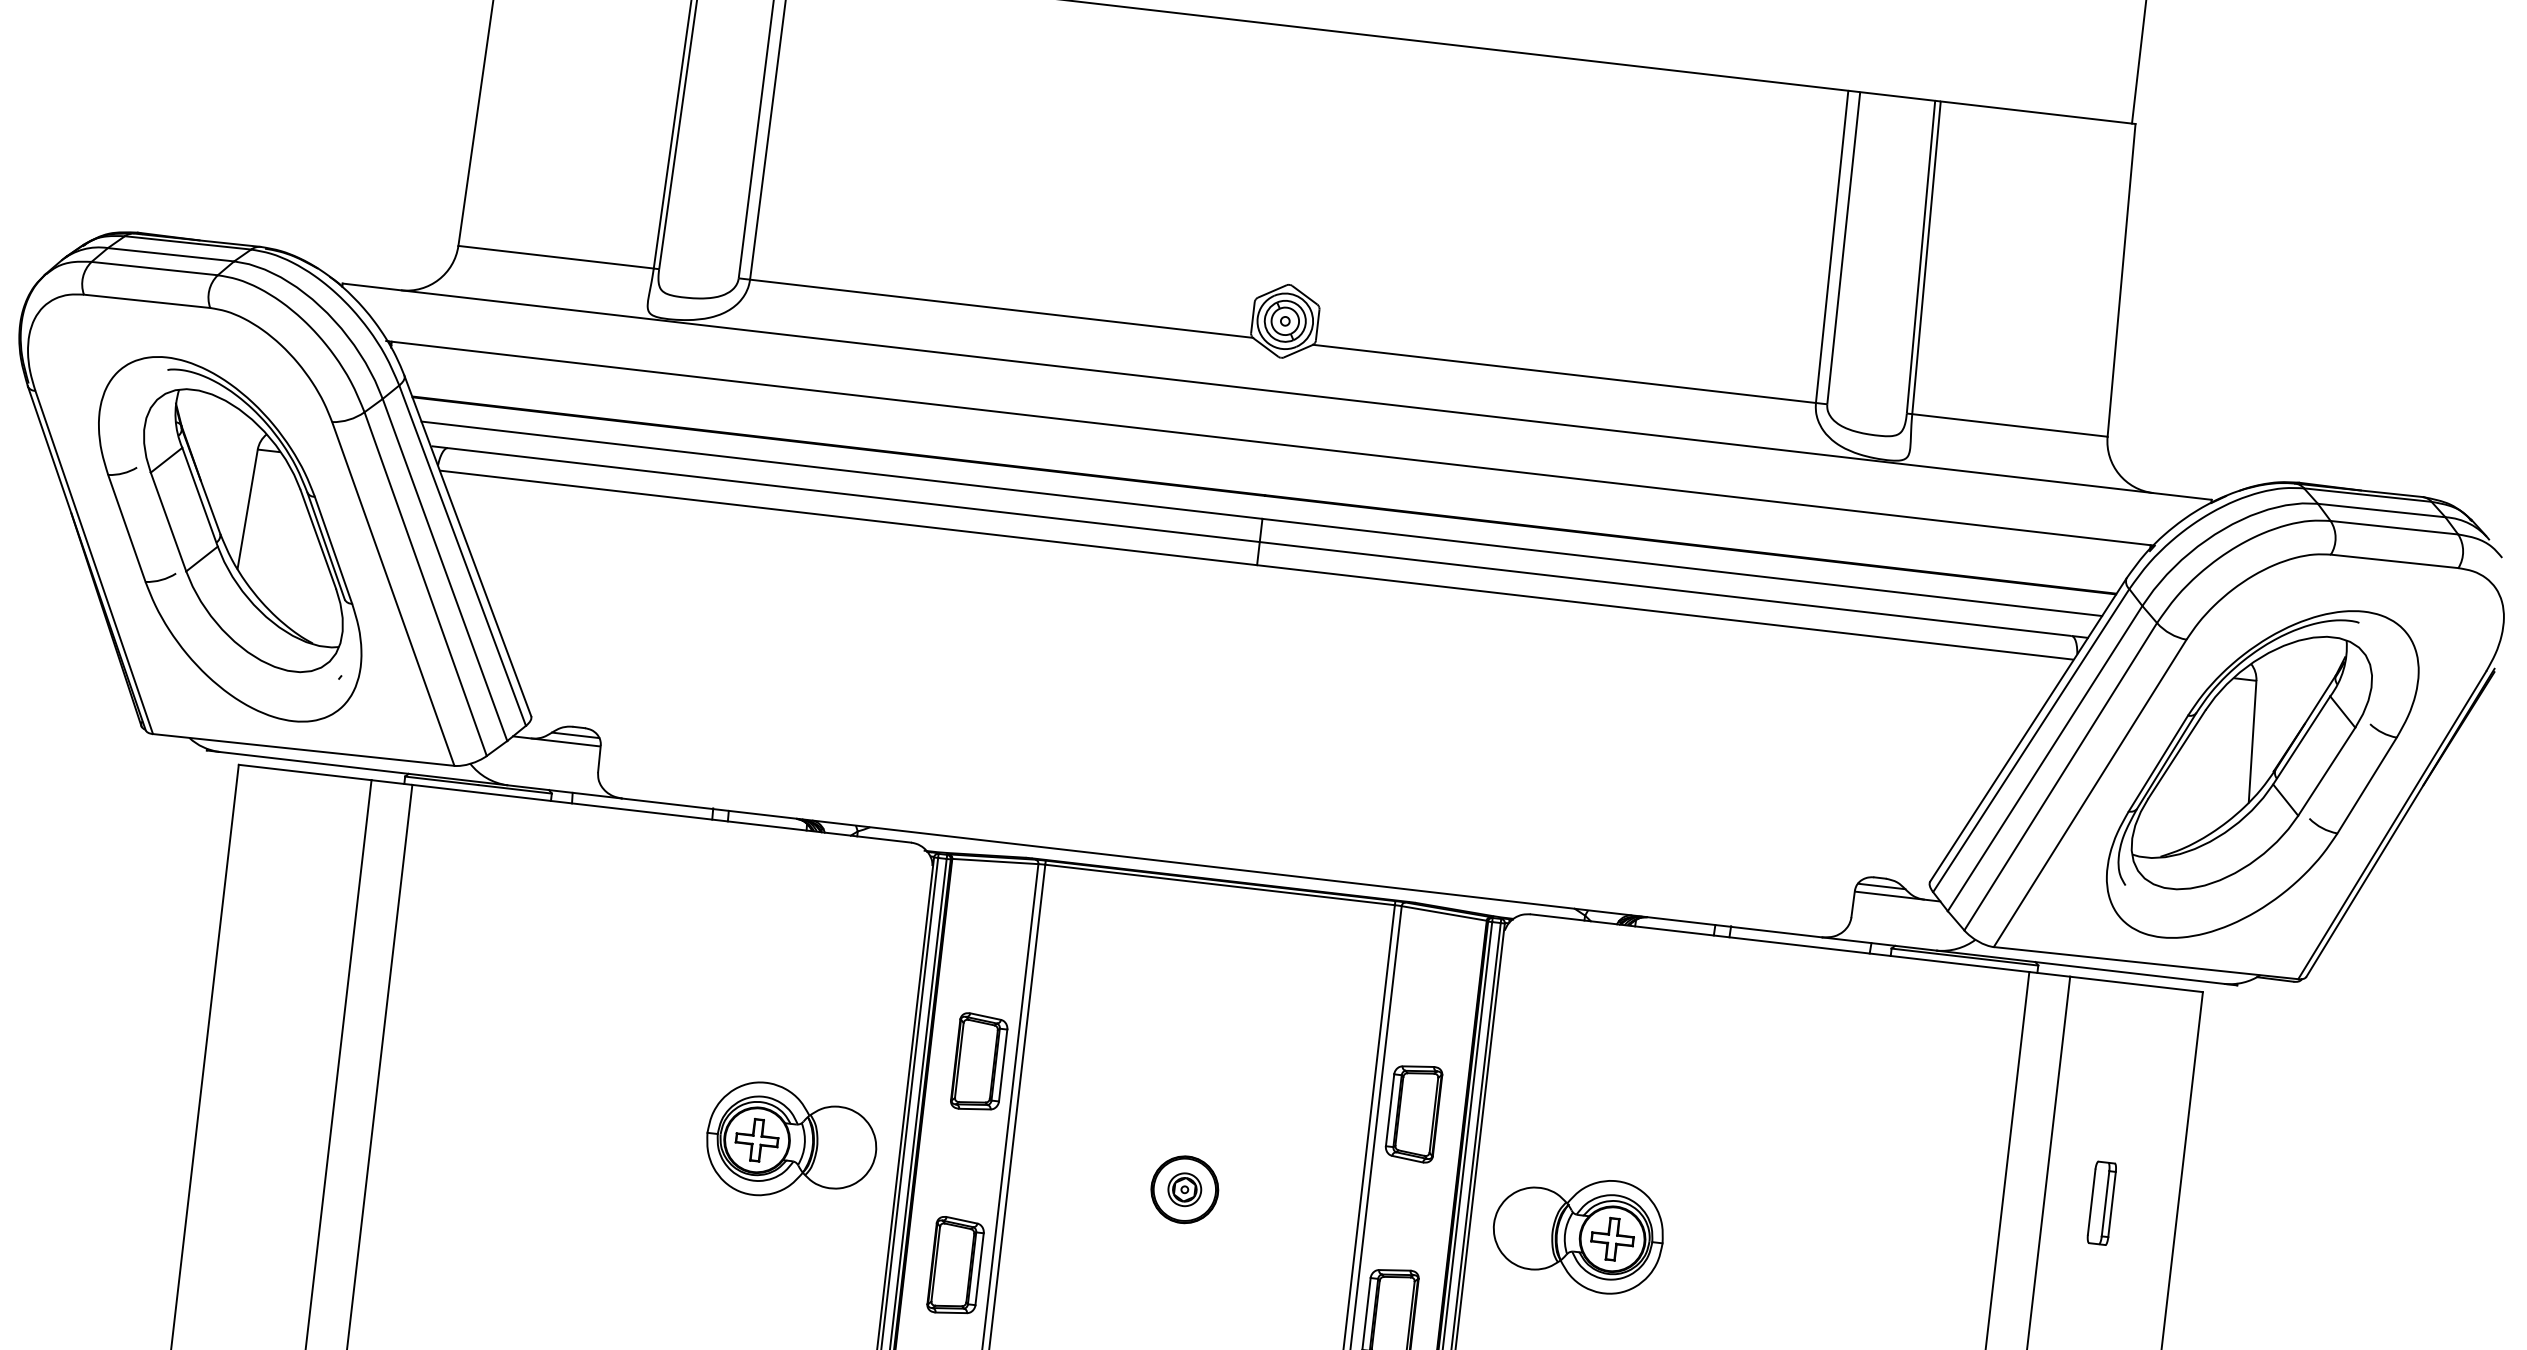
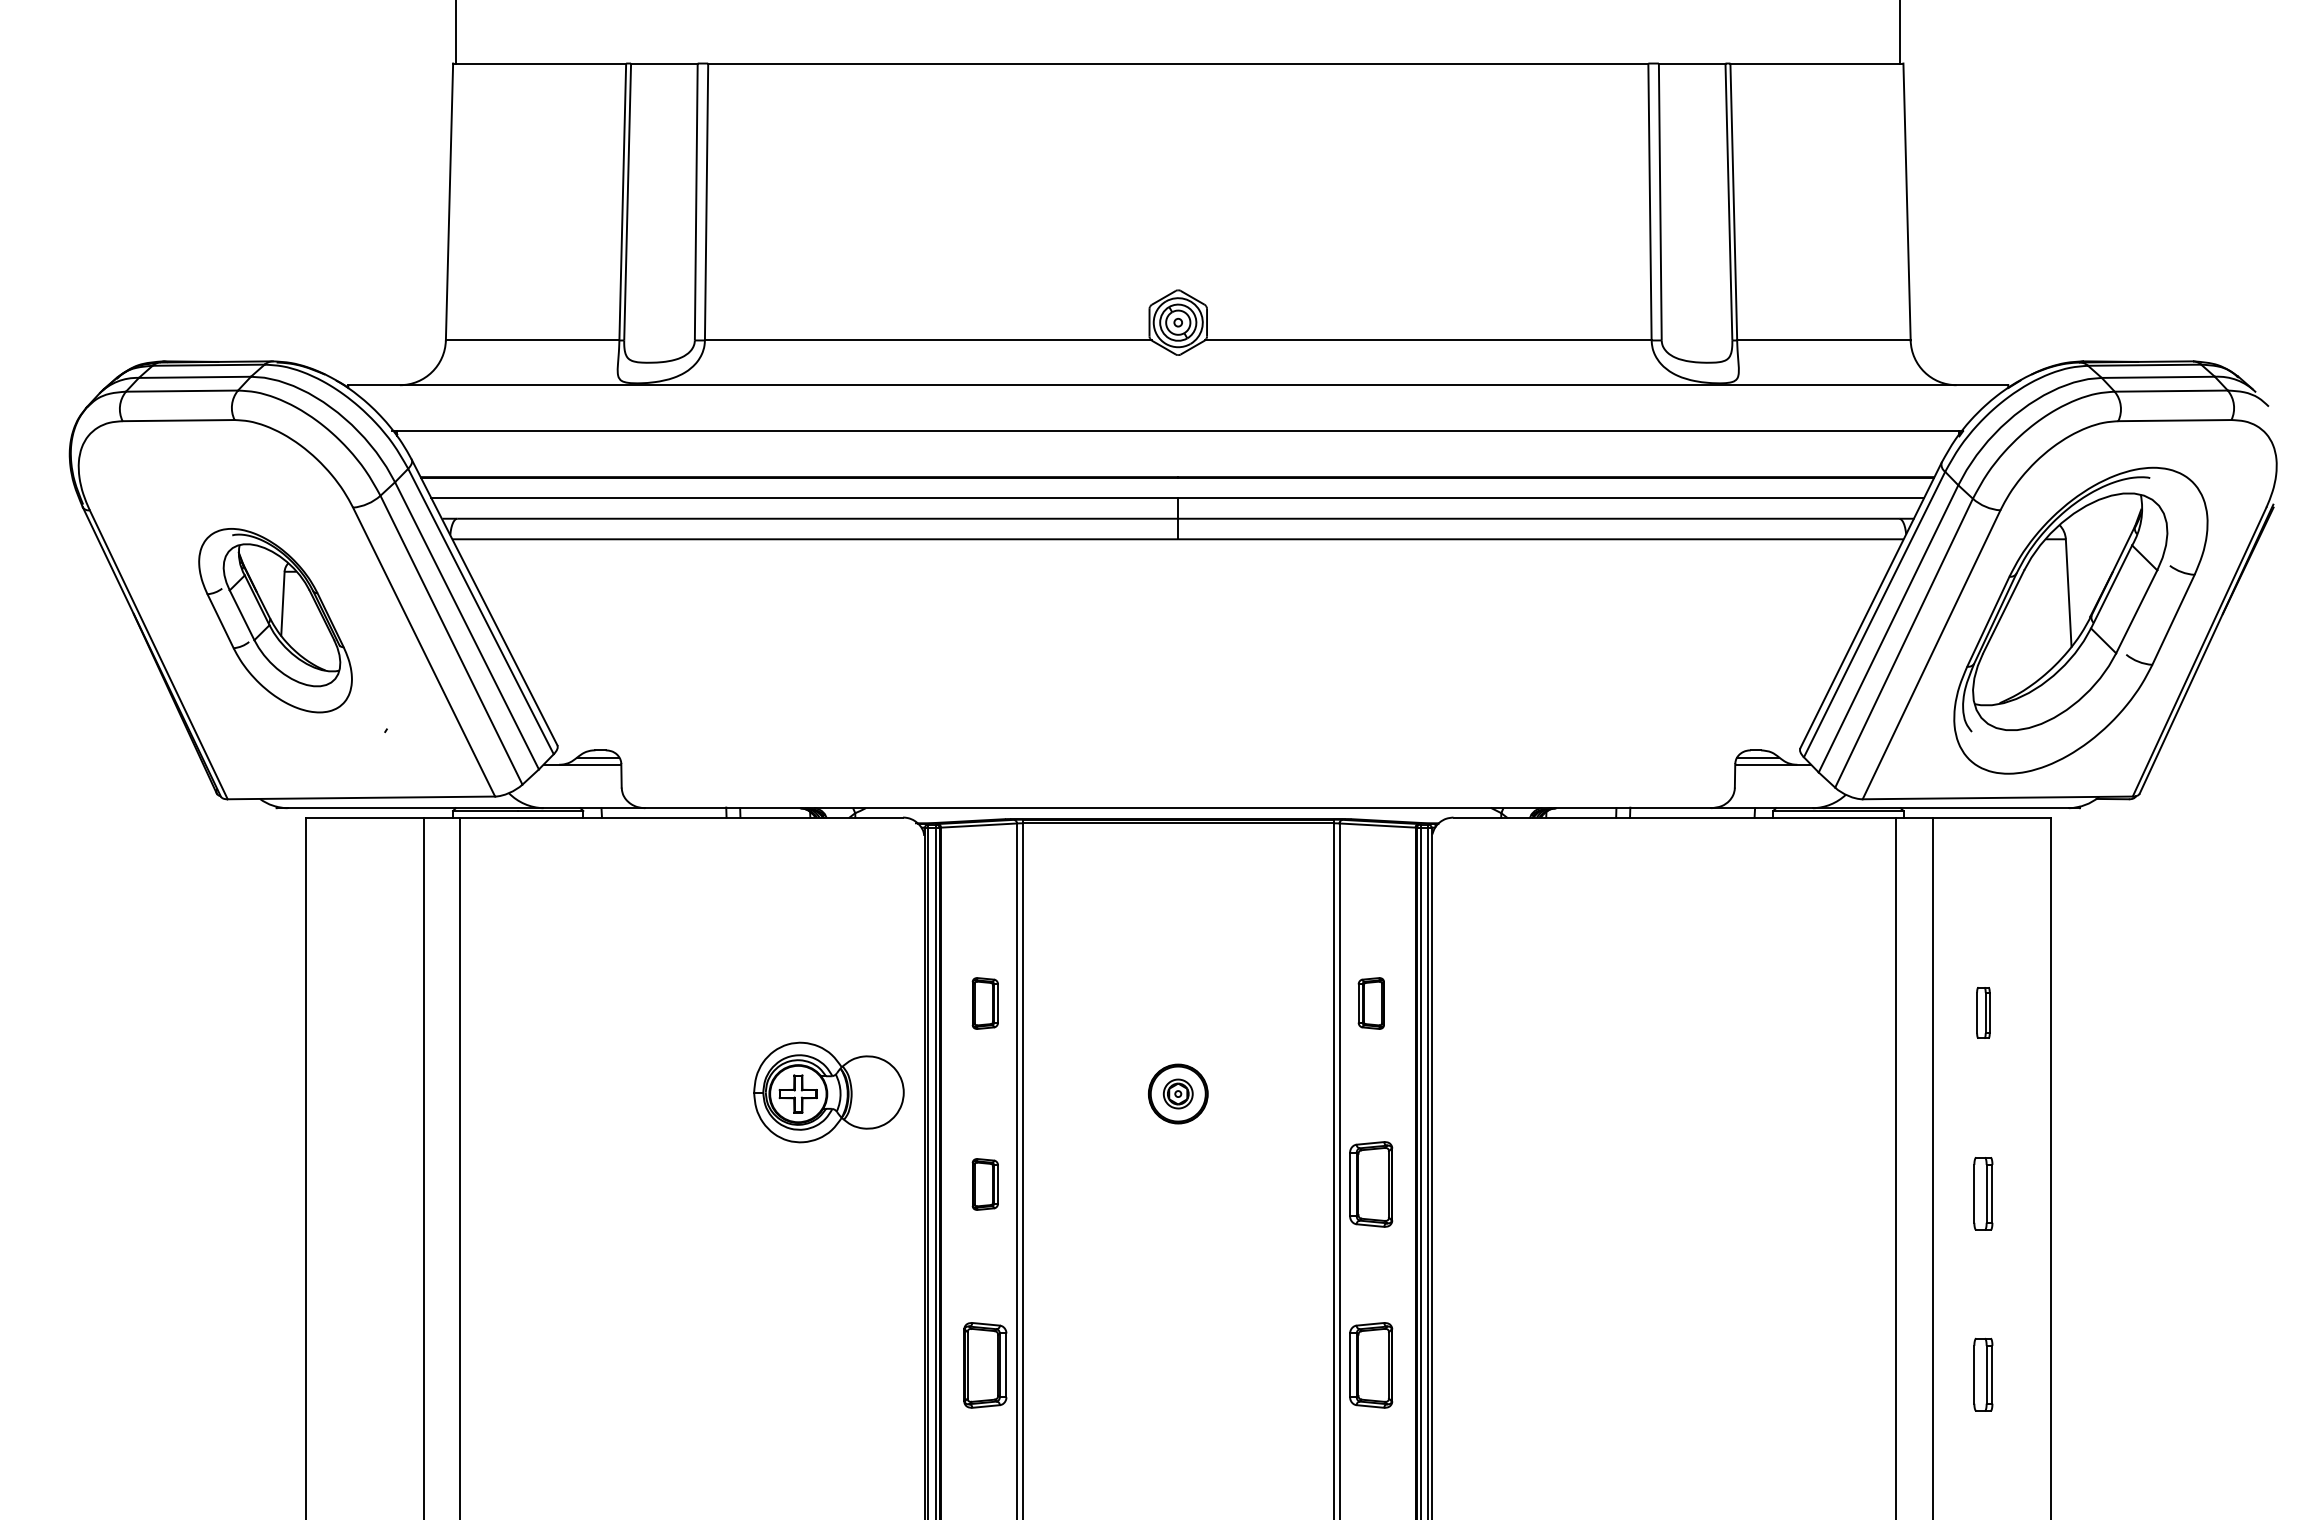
part: (230, 539) -> (275, 620), size x0.6
part: (979, 1062) -> (985, 1003), size x0.6
part: (1414, 1113) -> (1371, 1003), size x0.6
part: (2102, 1202) -> (1983, 1012), size x0.7
part: (1578, 1233) -> (1527, 1092), removed
part: (956, 1266) -> (985, 1184), size x0.6

